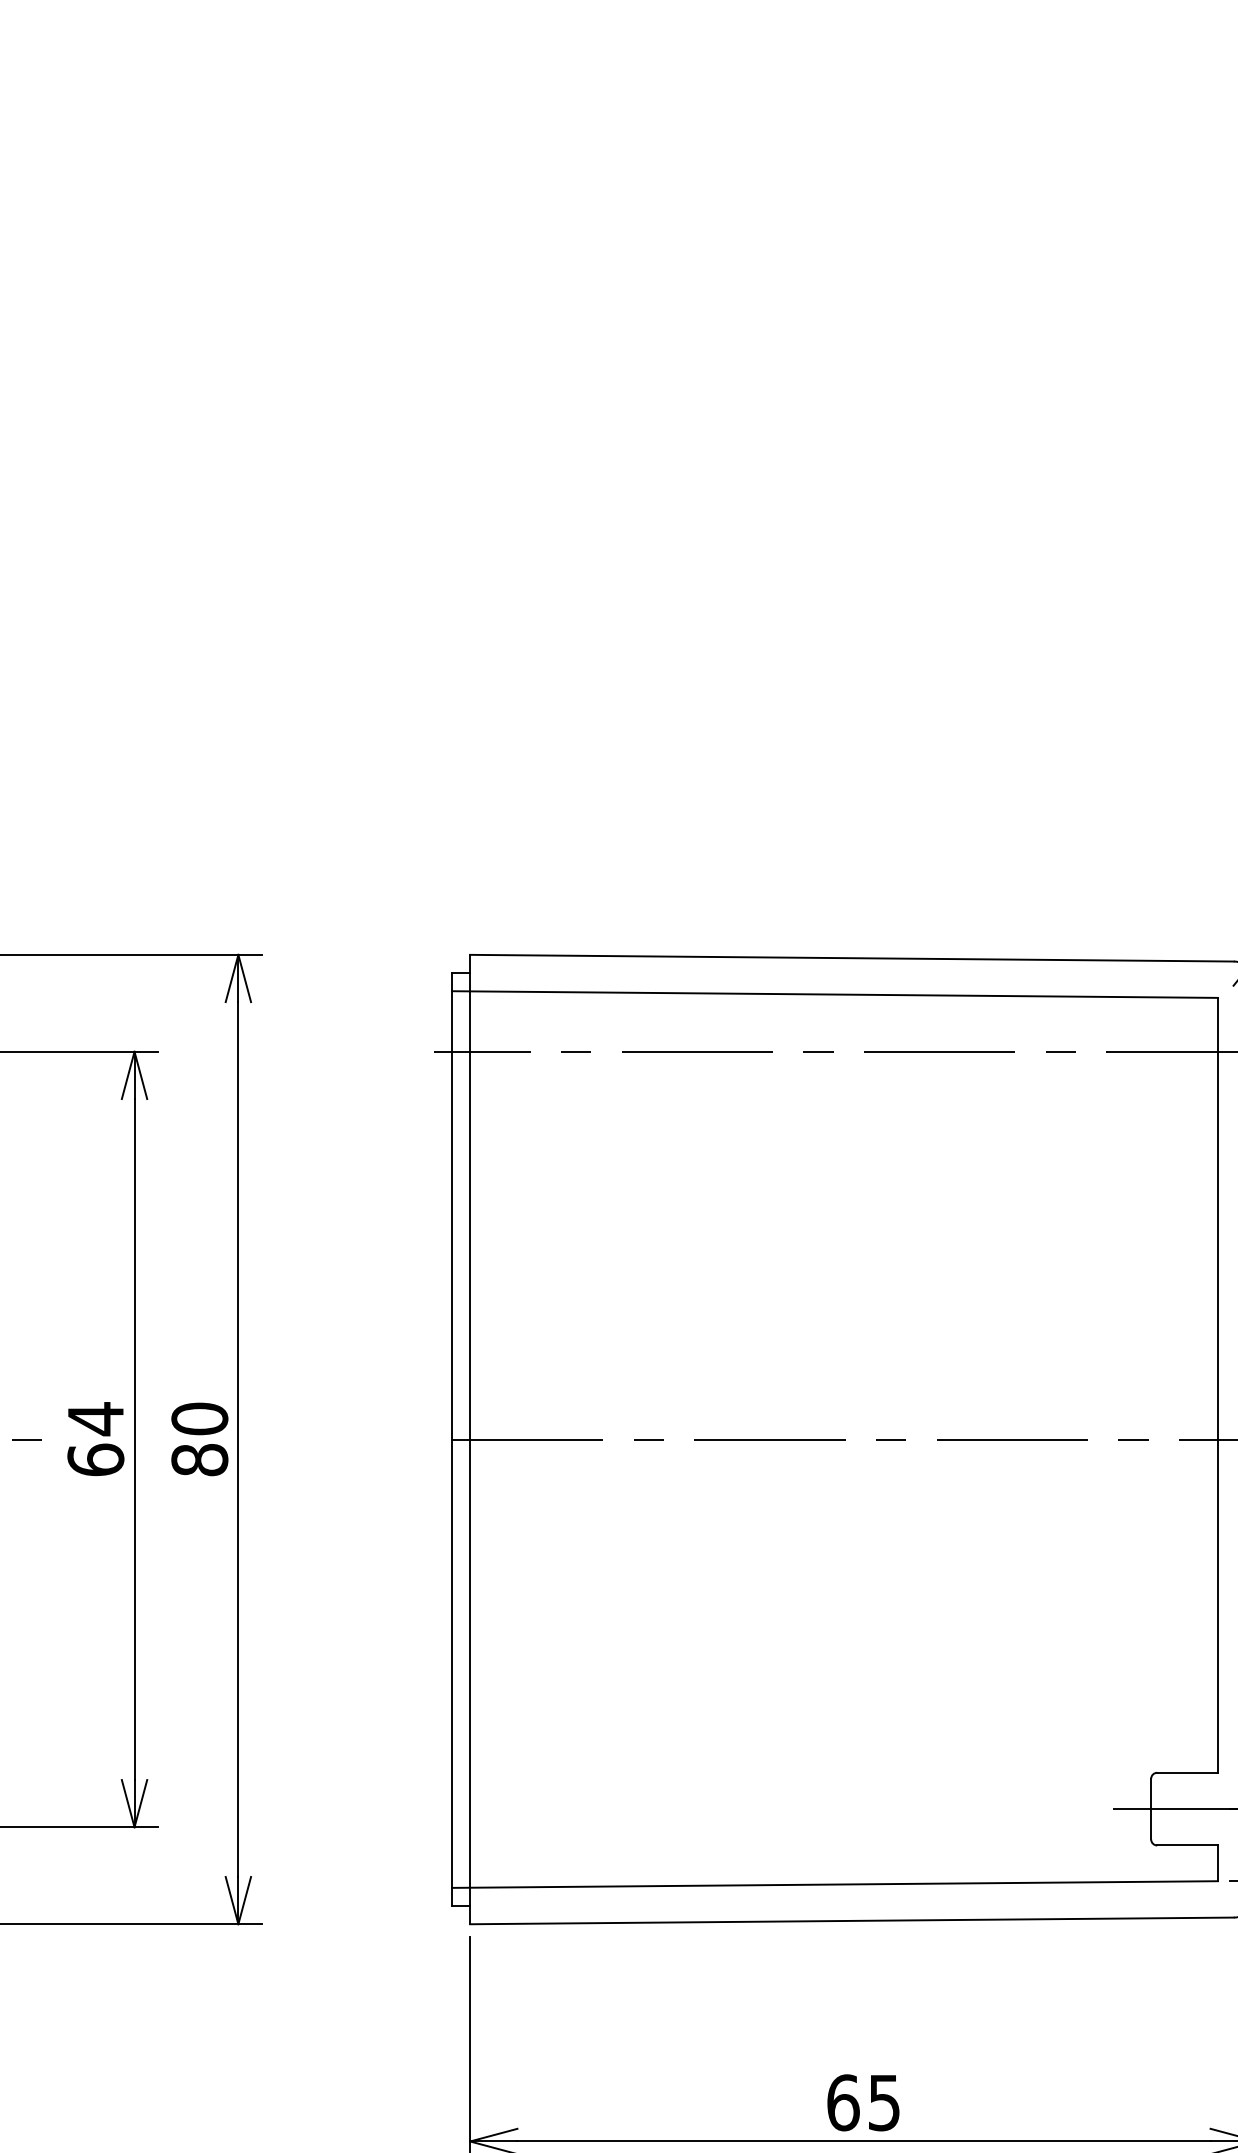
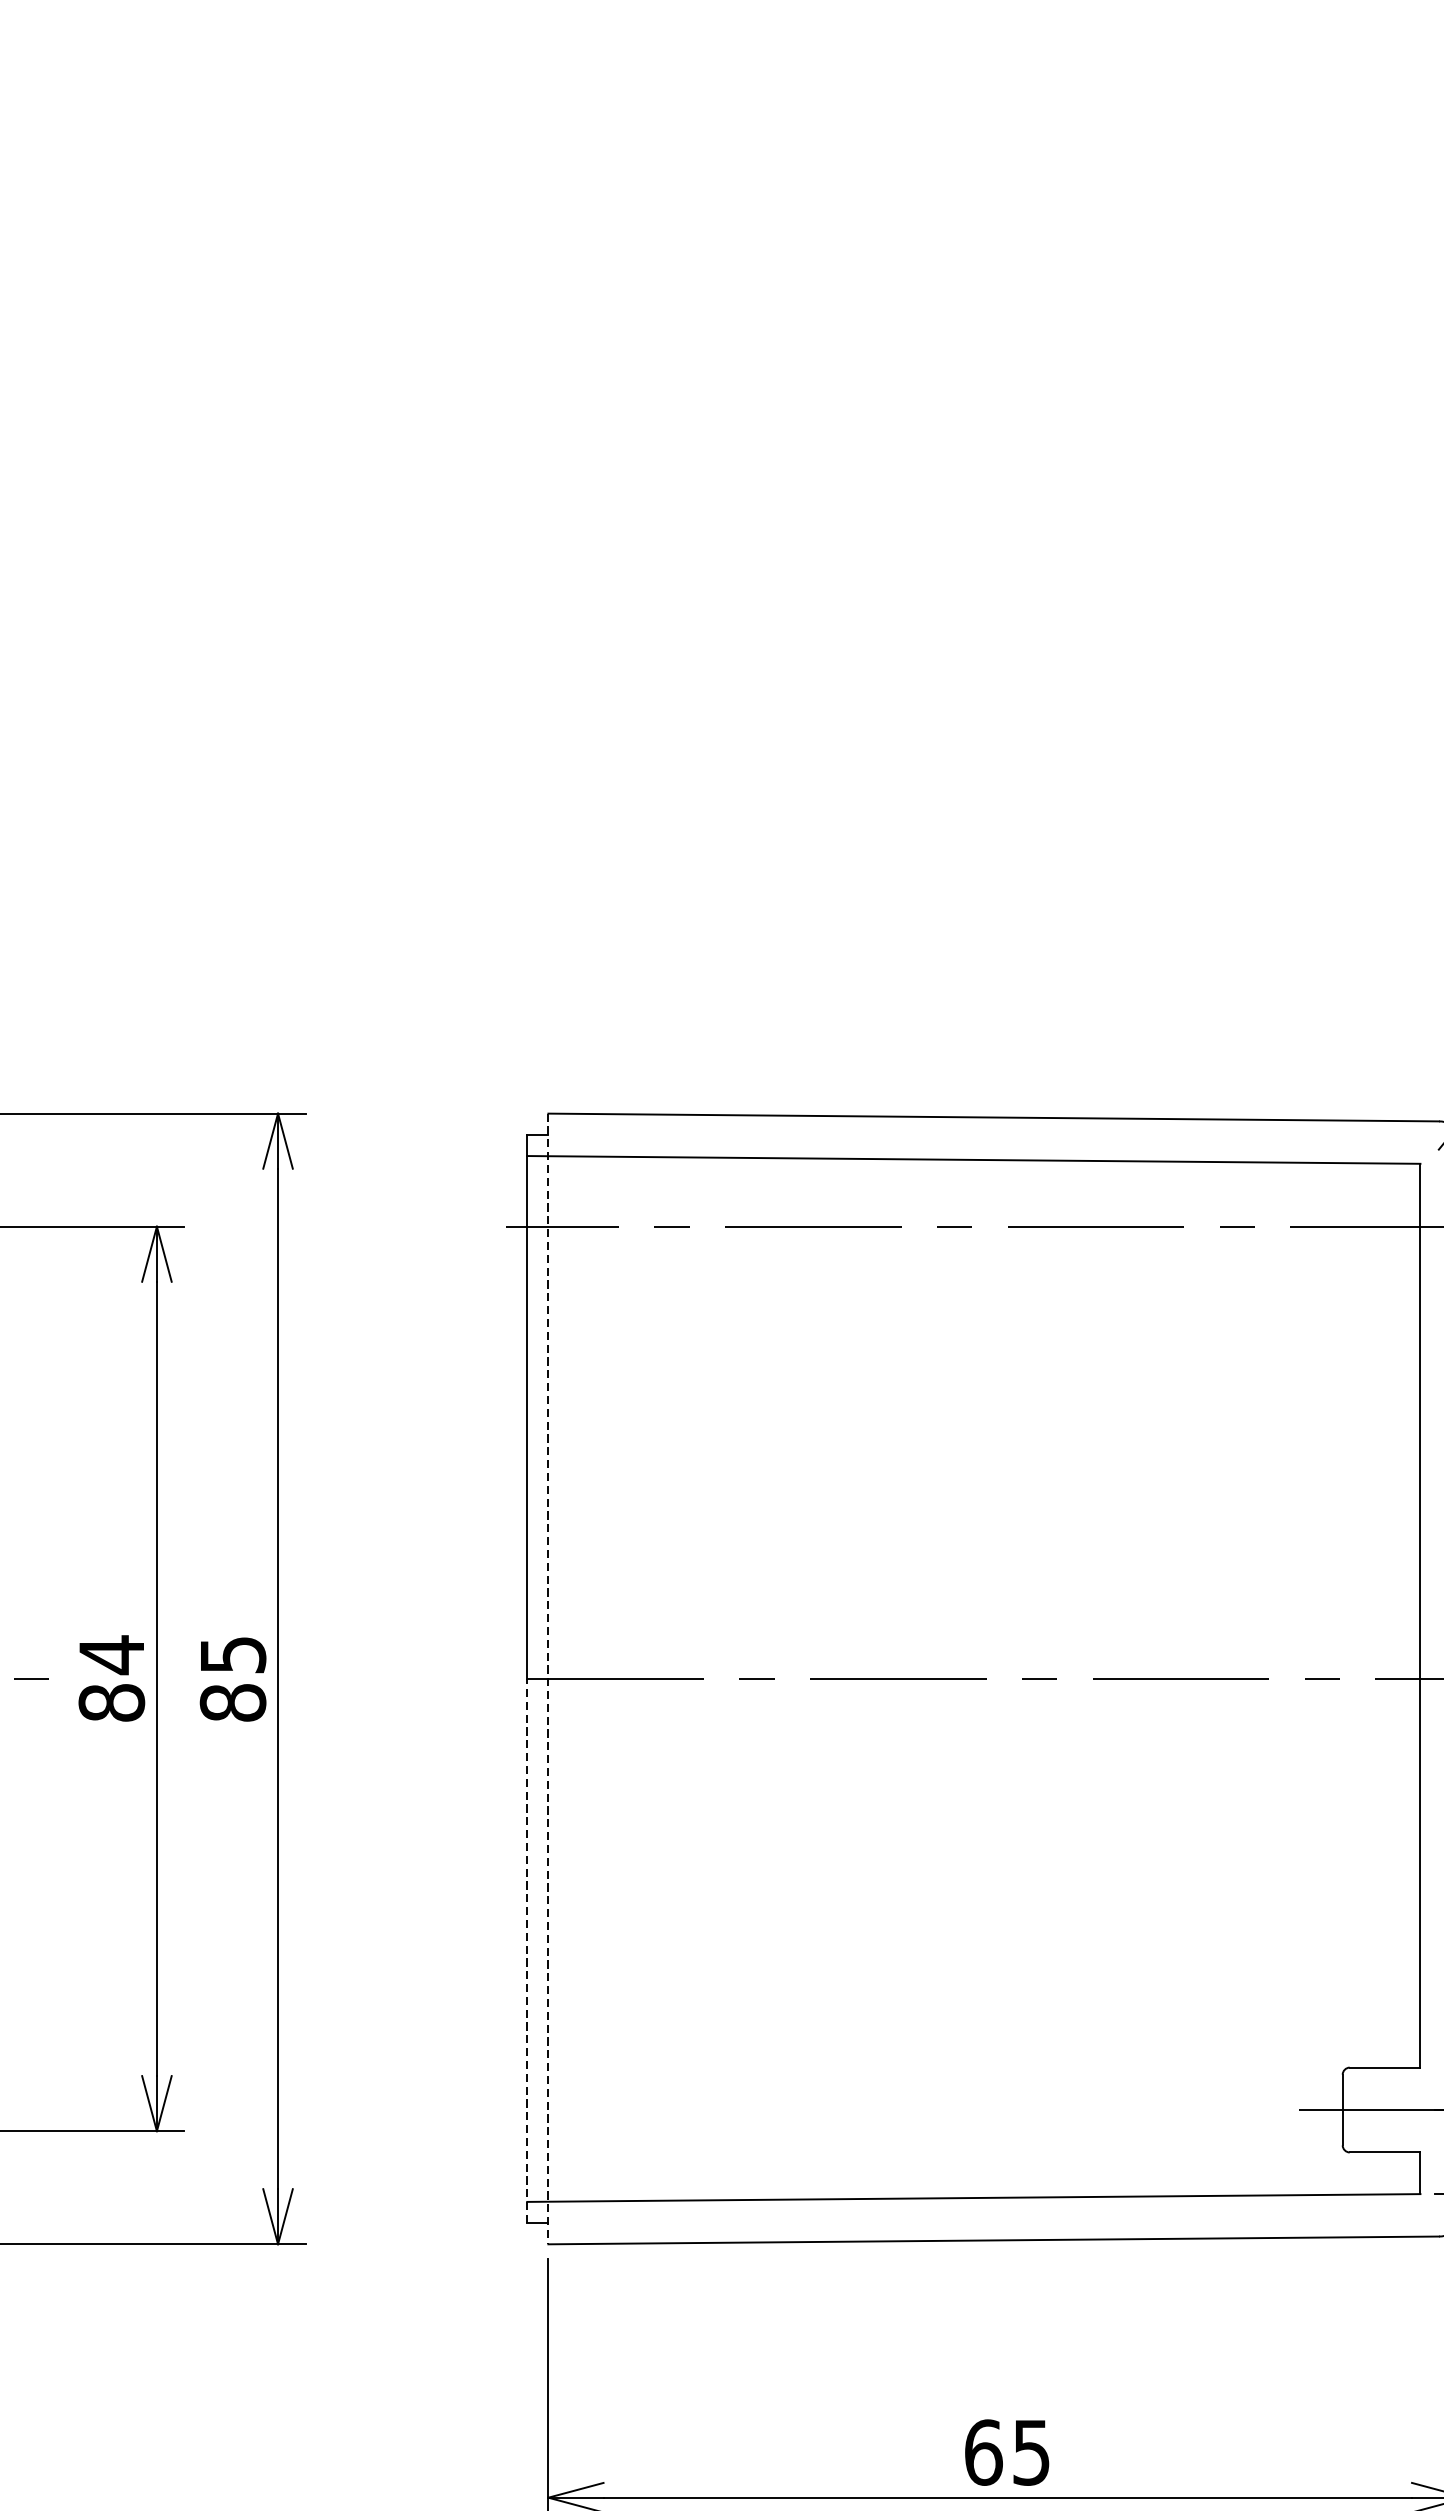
text: (199, 1418) -> (232, 1654), 80 -> 85
line: (470, 1439) -> (548, 1678), solid -> dashed
text: (95, 1459) -> (111, 1702), 64 -> 84
line: (451, 1672) -> (526, 1950), solid -> dashed

